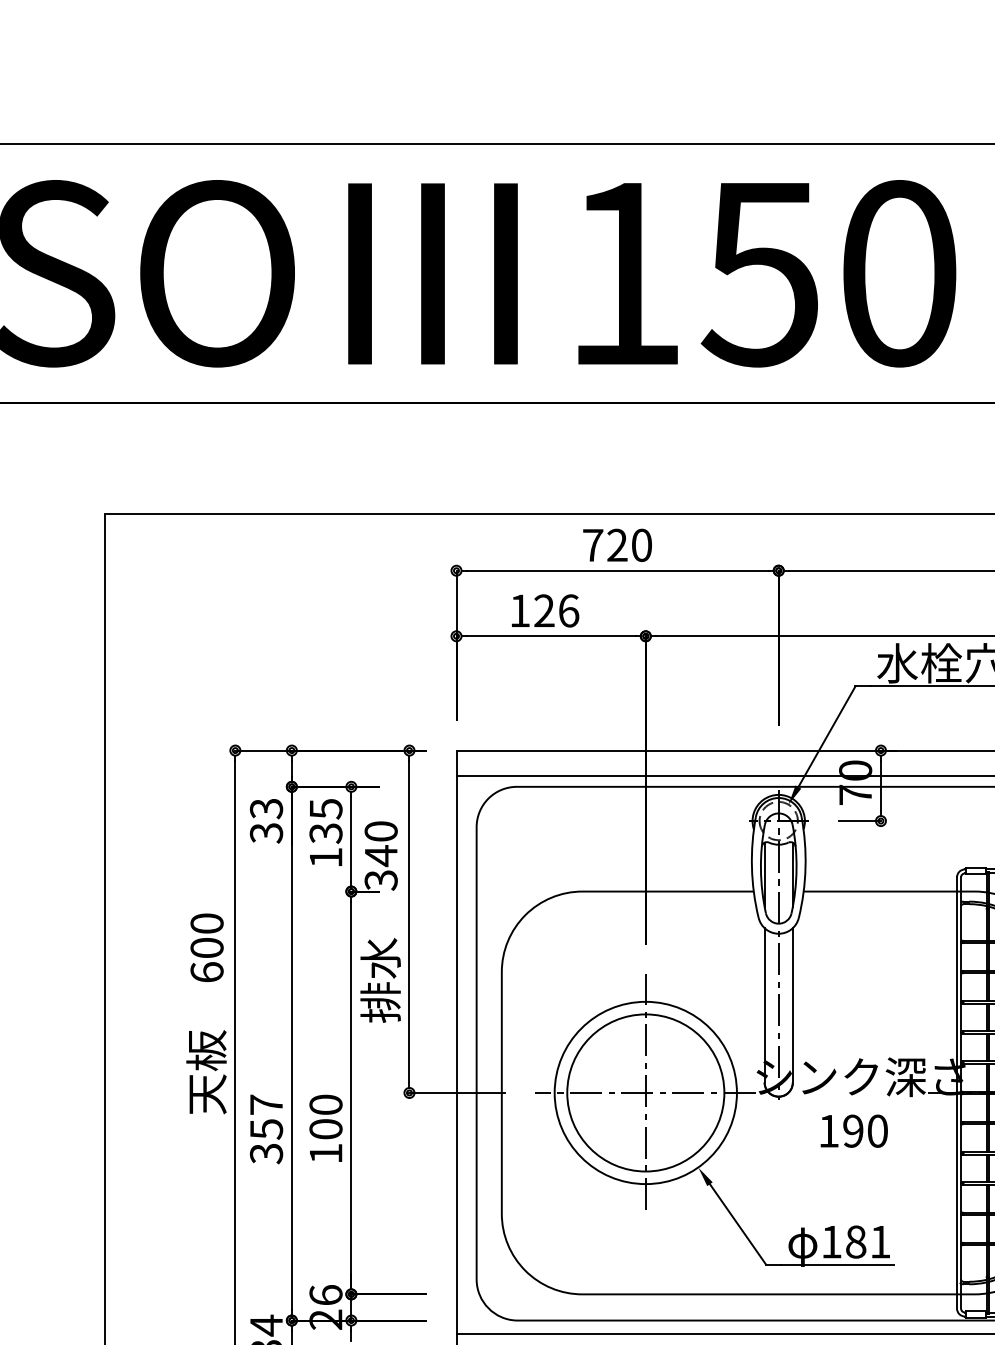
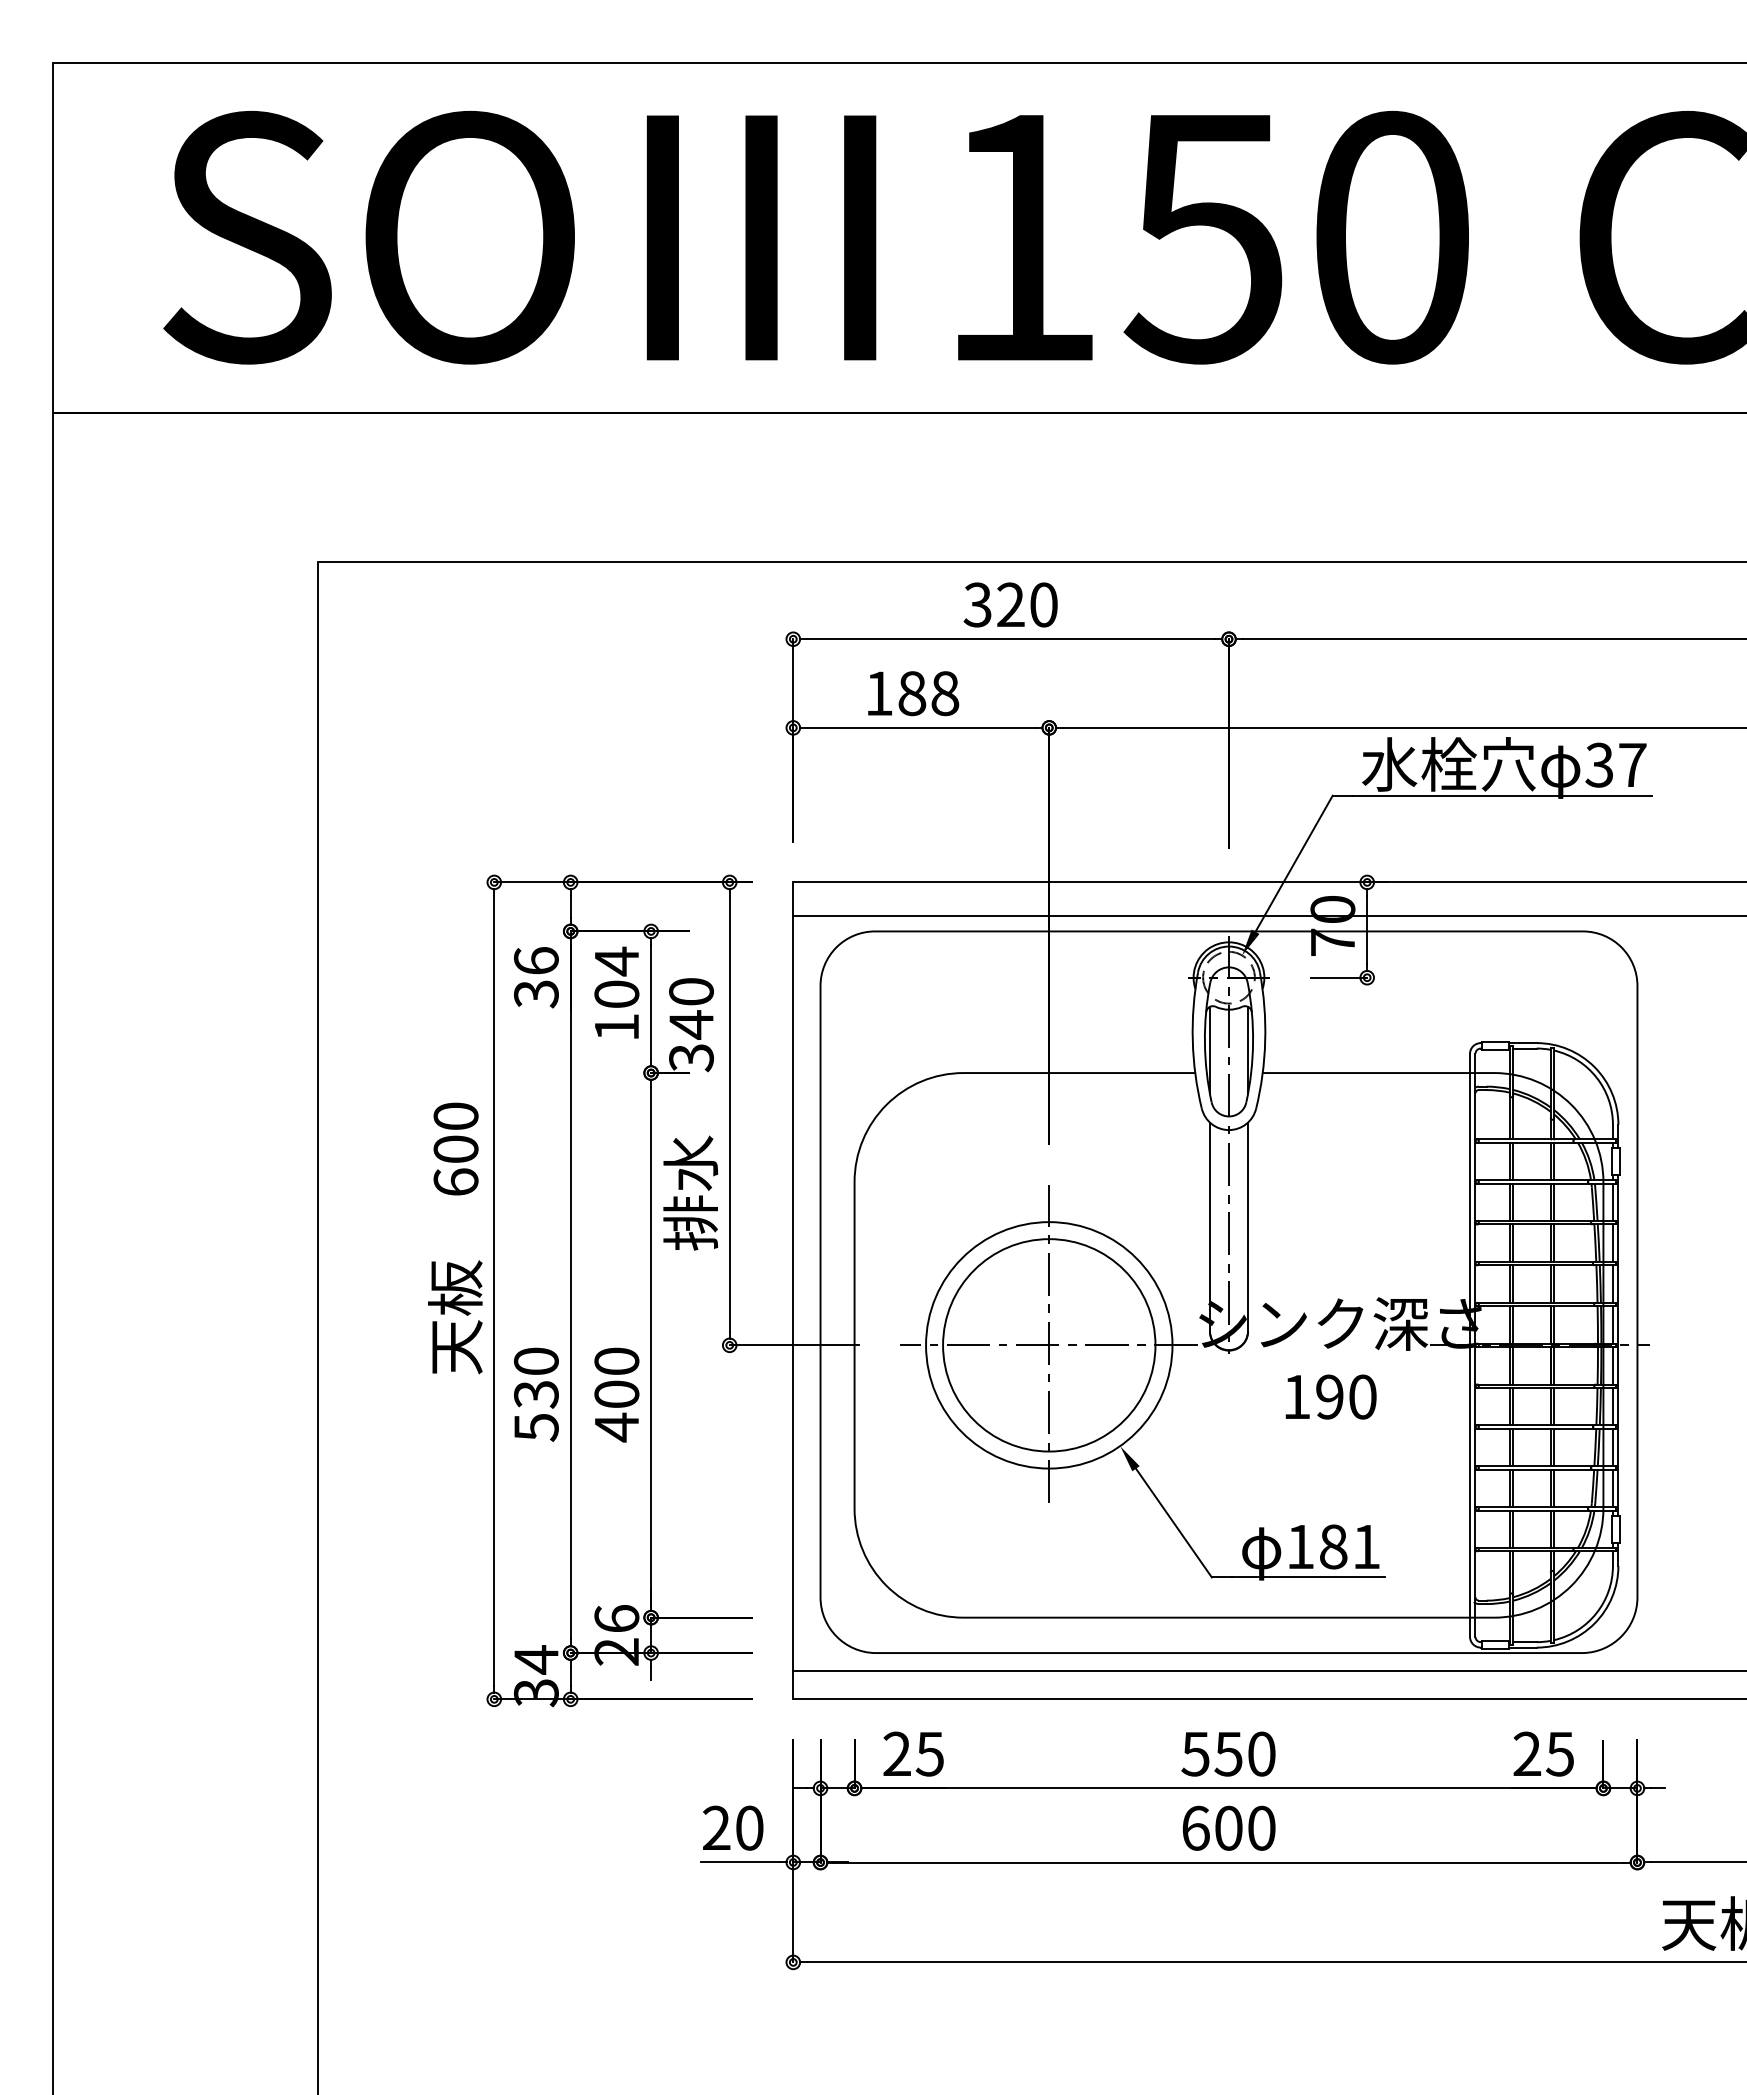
text: (592, 545) -> (977, 604), 720 -> 320
text: (556, 610) -> (928, 693), 126 -> 188
text: (266, 809) -> (536, 961), 33 -> 36
text: (325, 820) -> (616, 977), 135 -> 104
text: (266, 1129) -> (536, 1394), 357 -> 530
text: (325, 1153) -> (616, 1427), 100 -> 400

